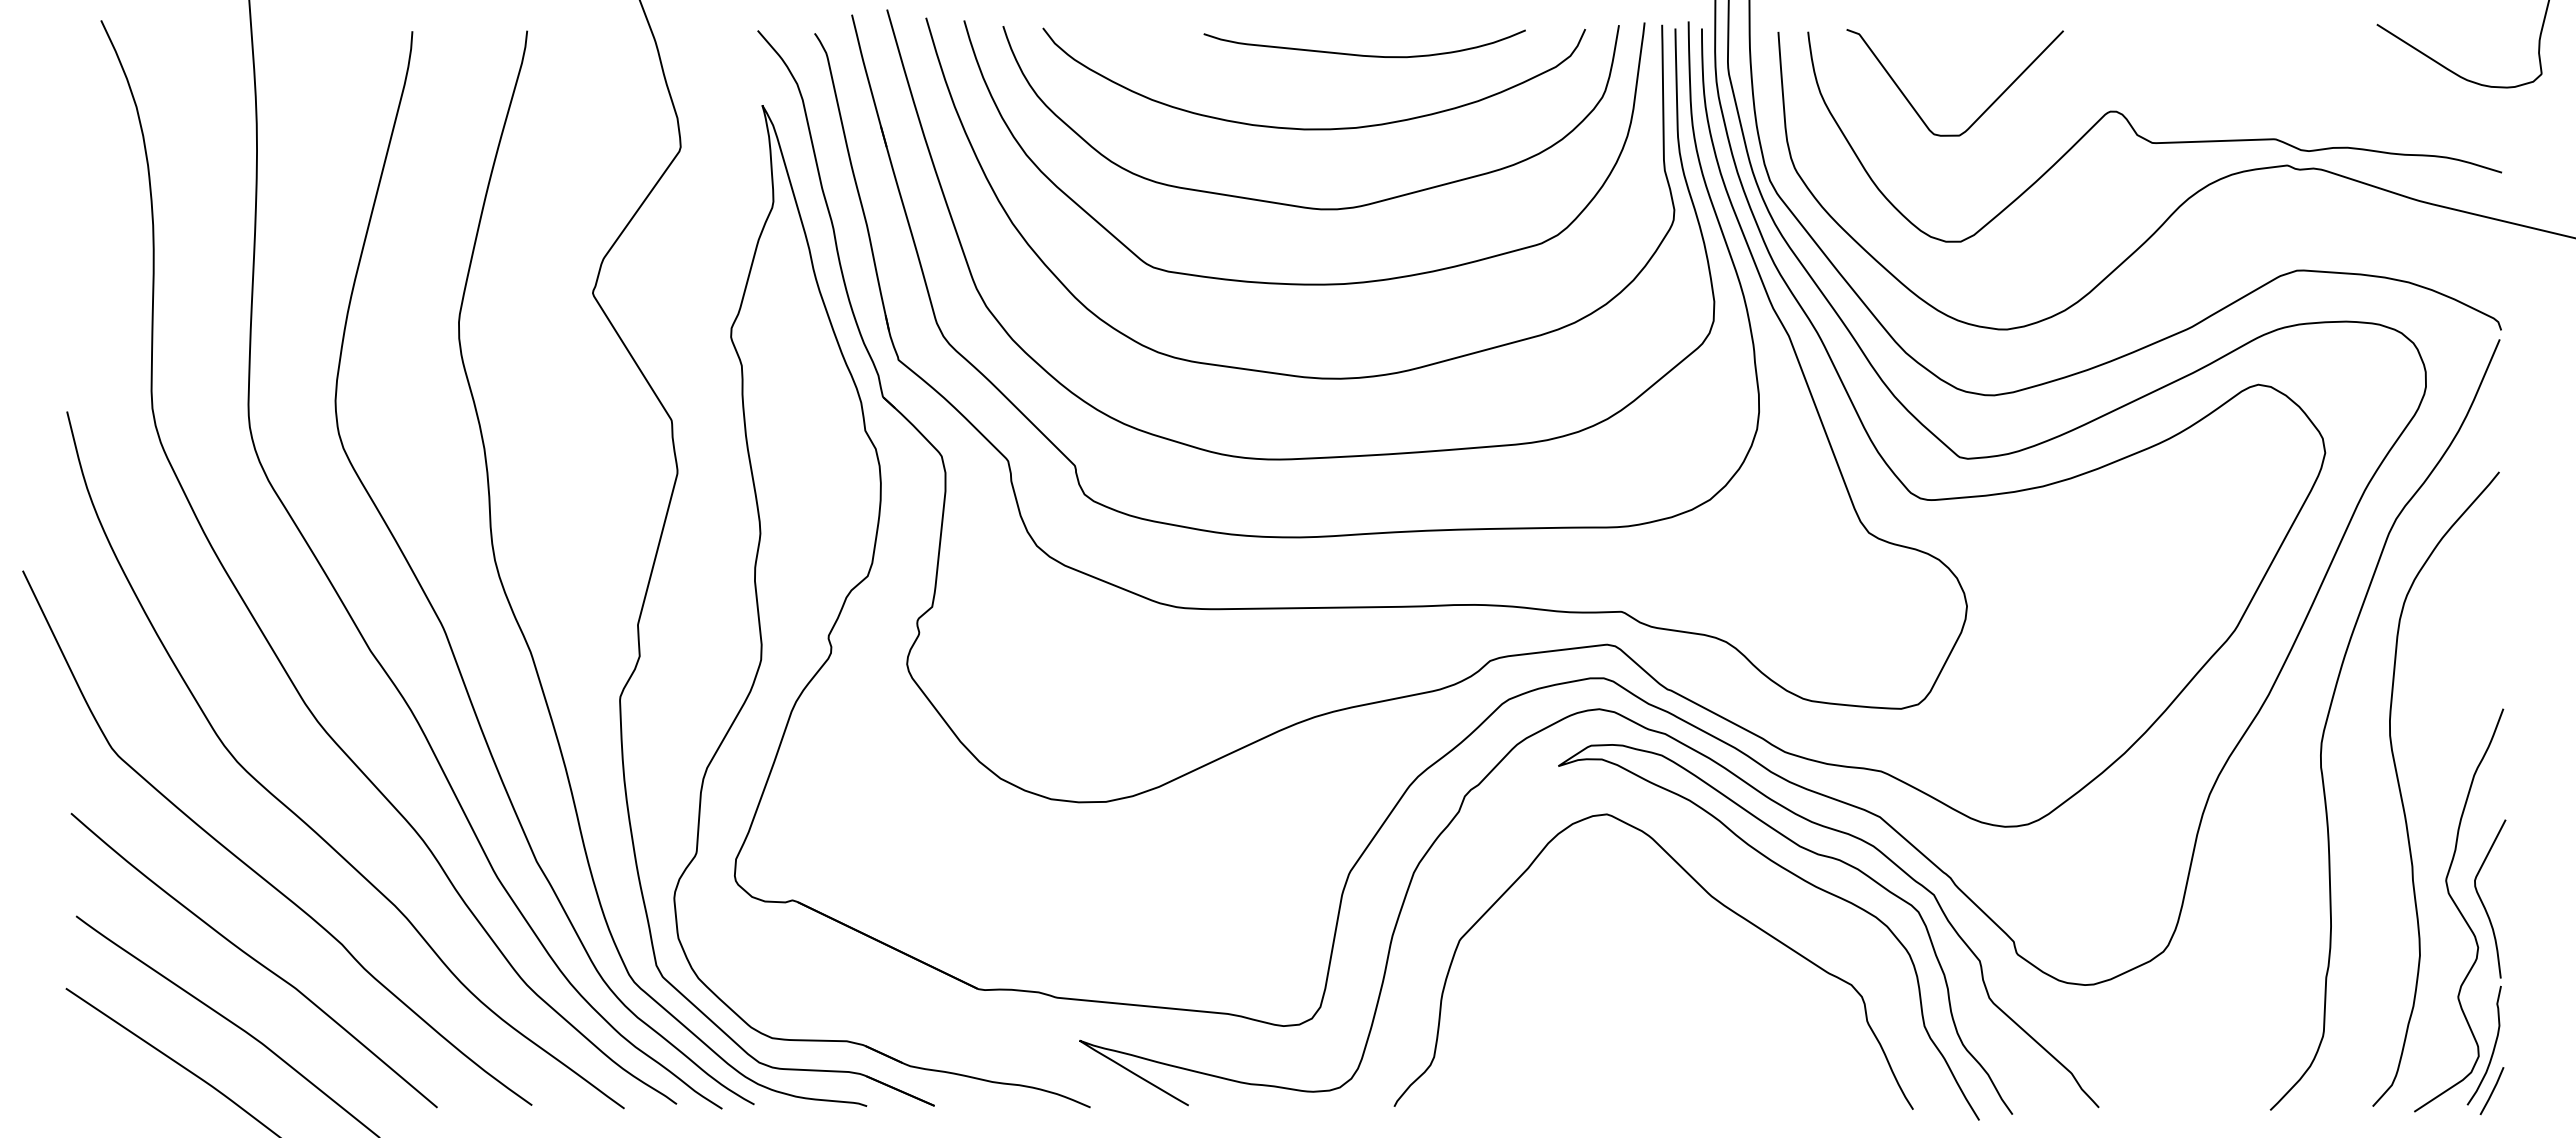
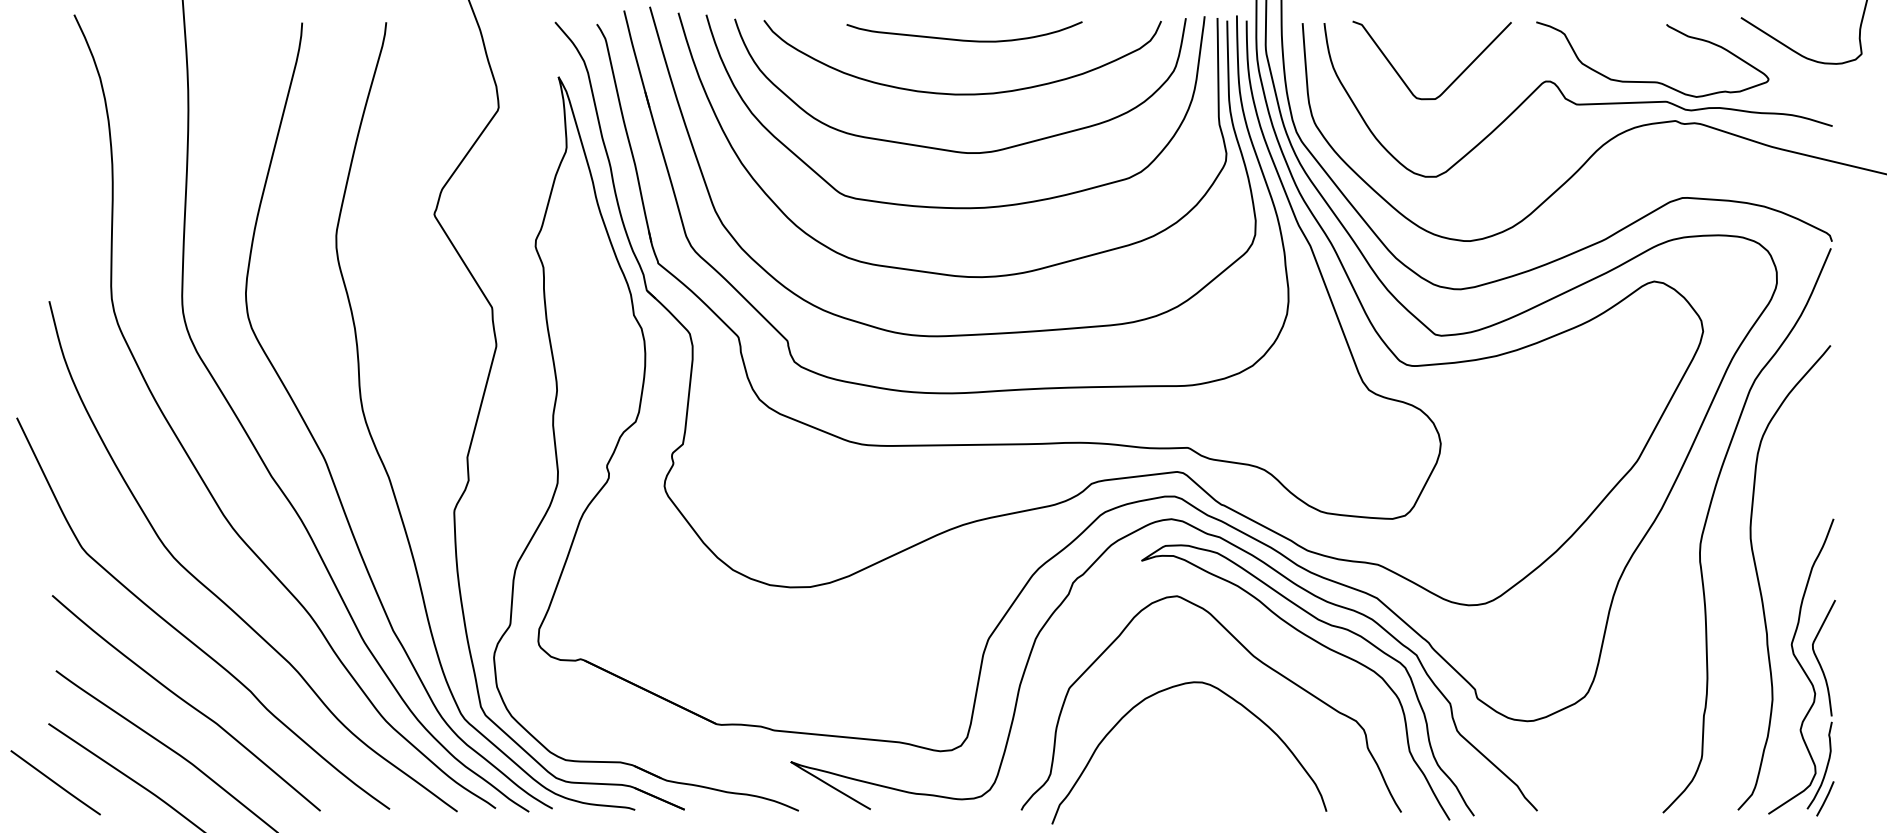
curve: (1362, 54) -> (962, 39), moved
curve: (2256, 111) -> (1652, 81), added
curve: (1590, 943) -> (1165, 690), added
line: (75, 1068) -> (55, 782), added

